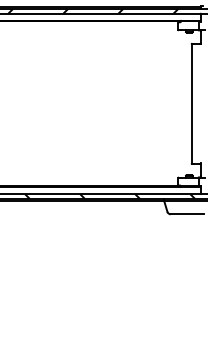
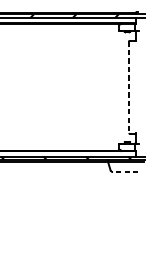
line: (191, 103) -> (129, 86), solid -> dashed
line: (186, 214) -> (125, 172), solid -> dashed

